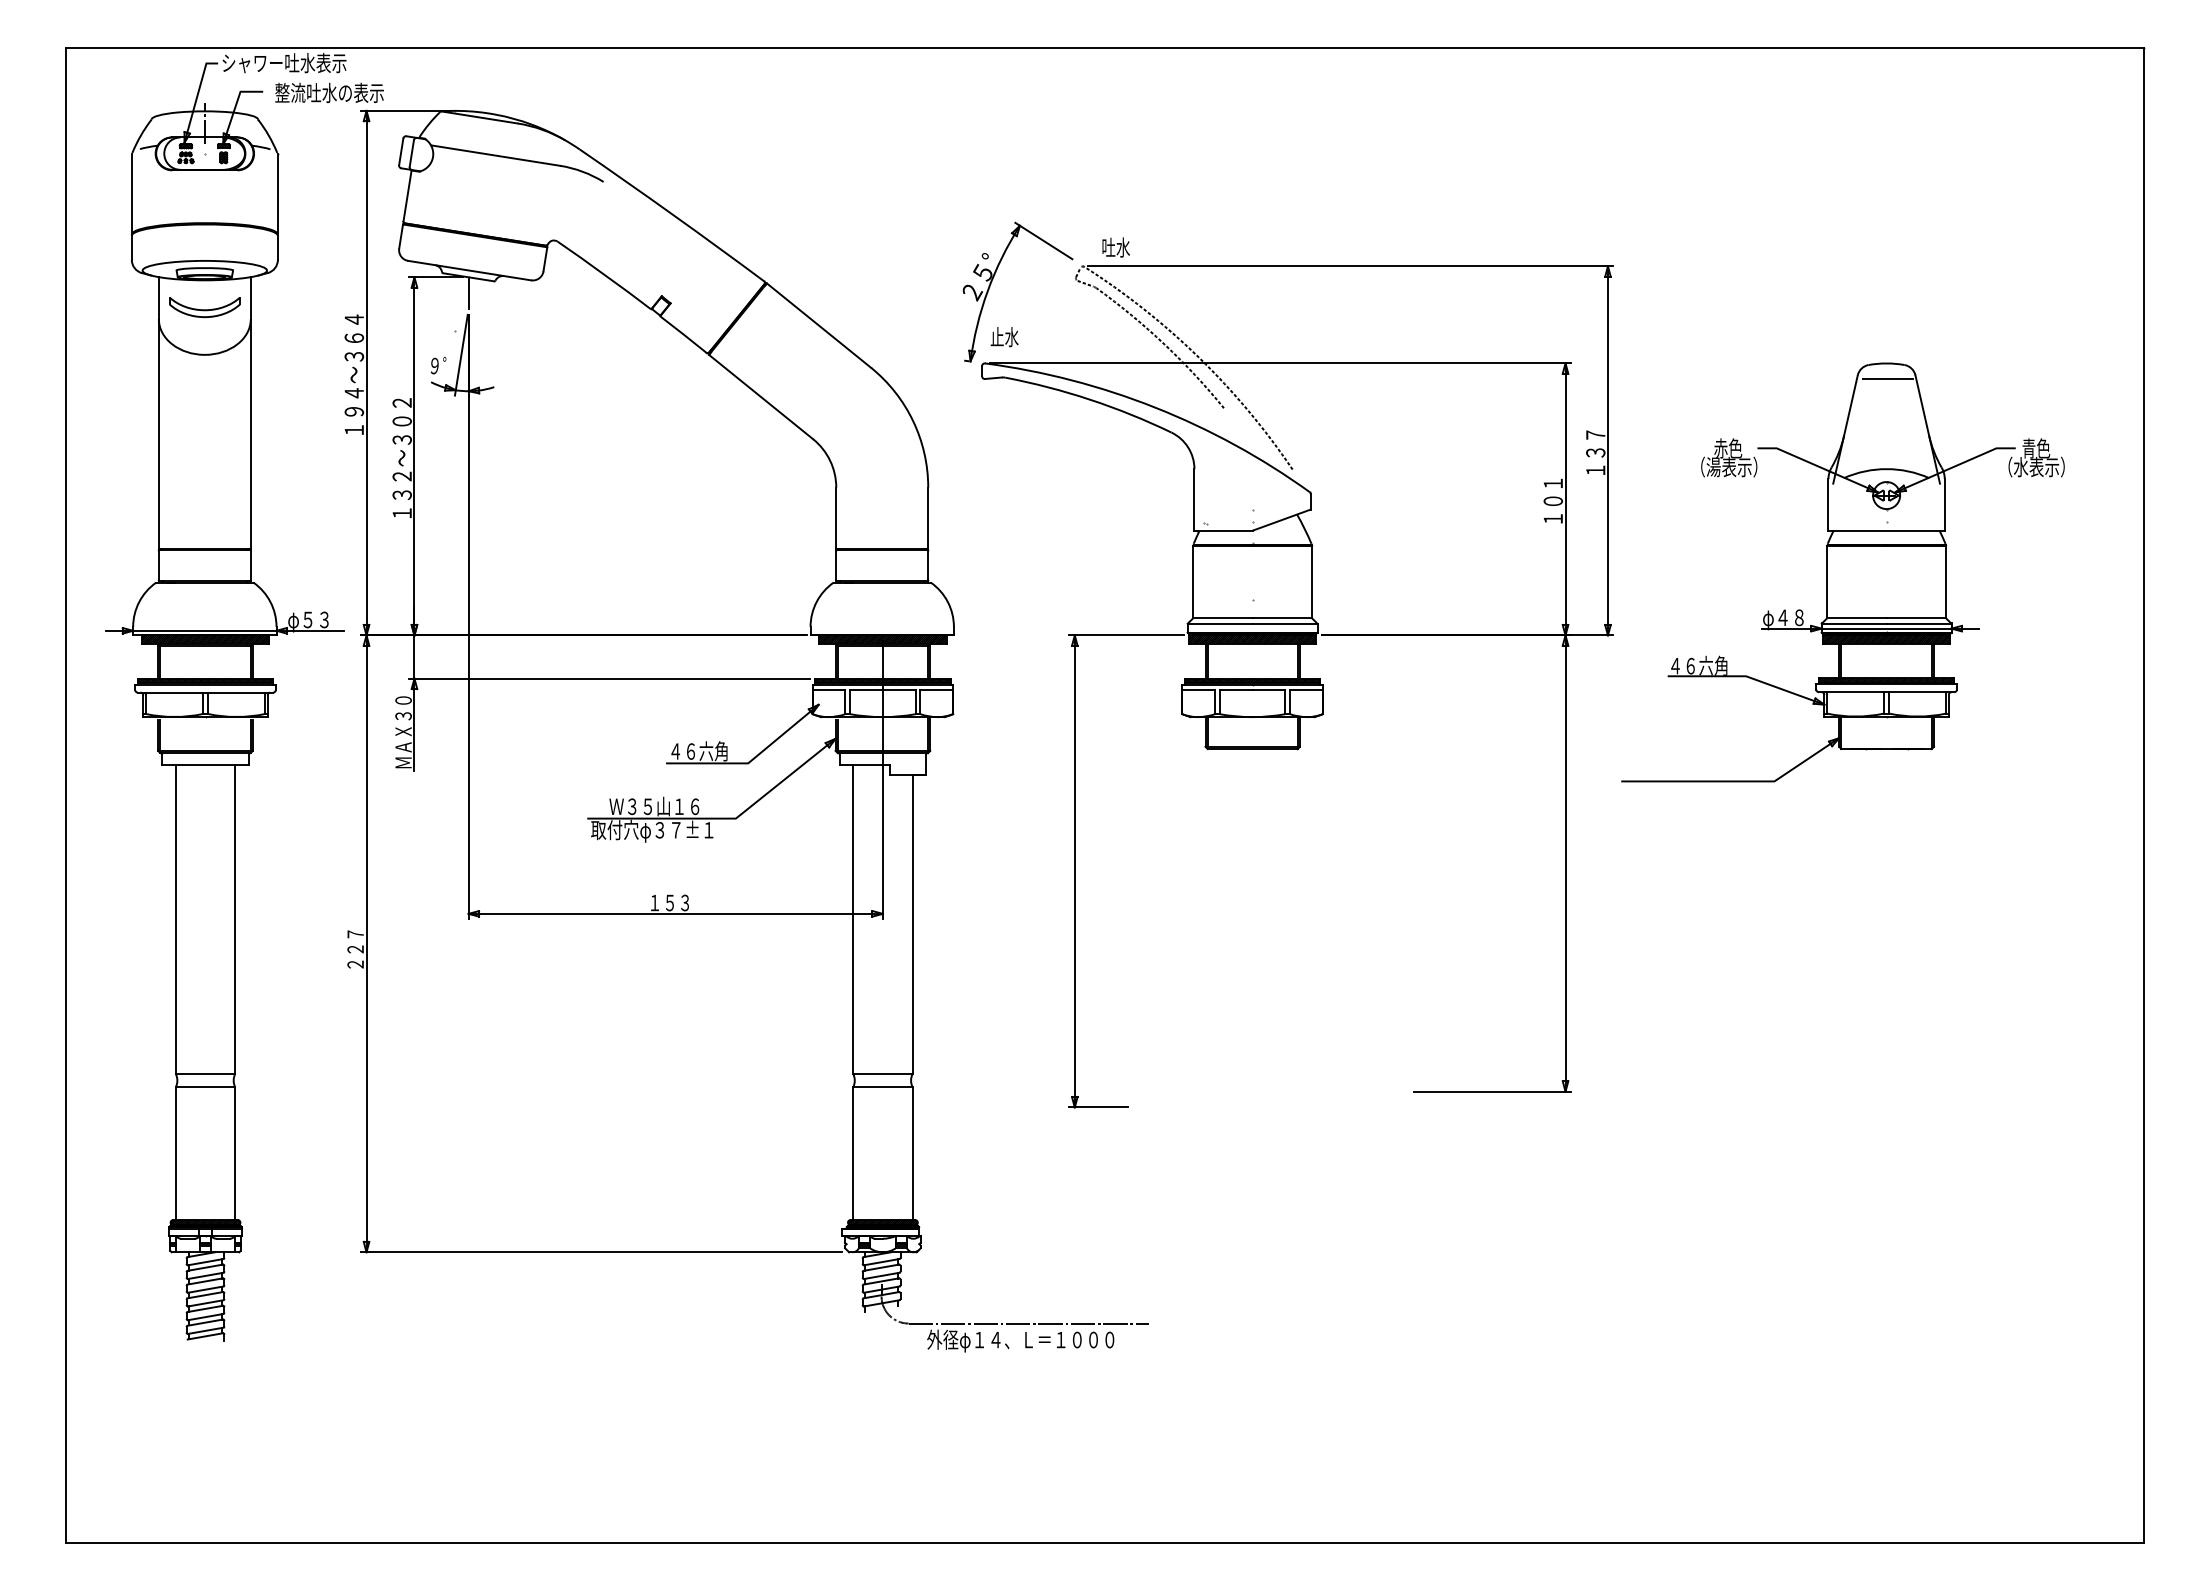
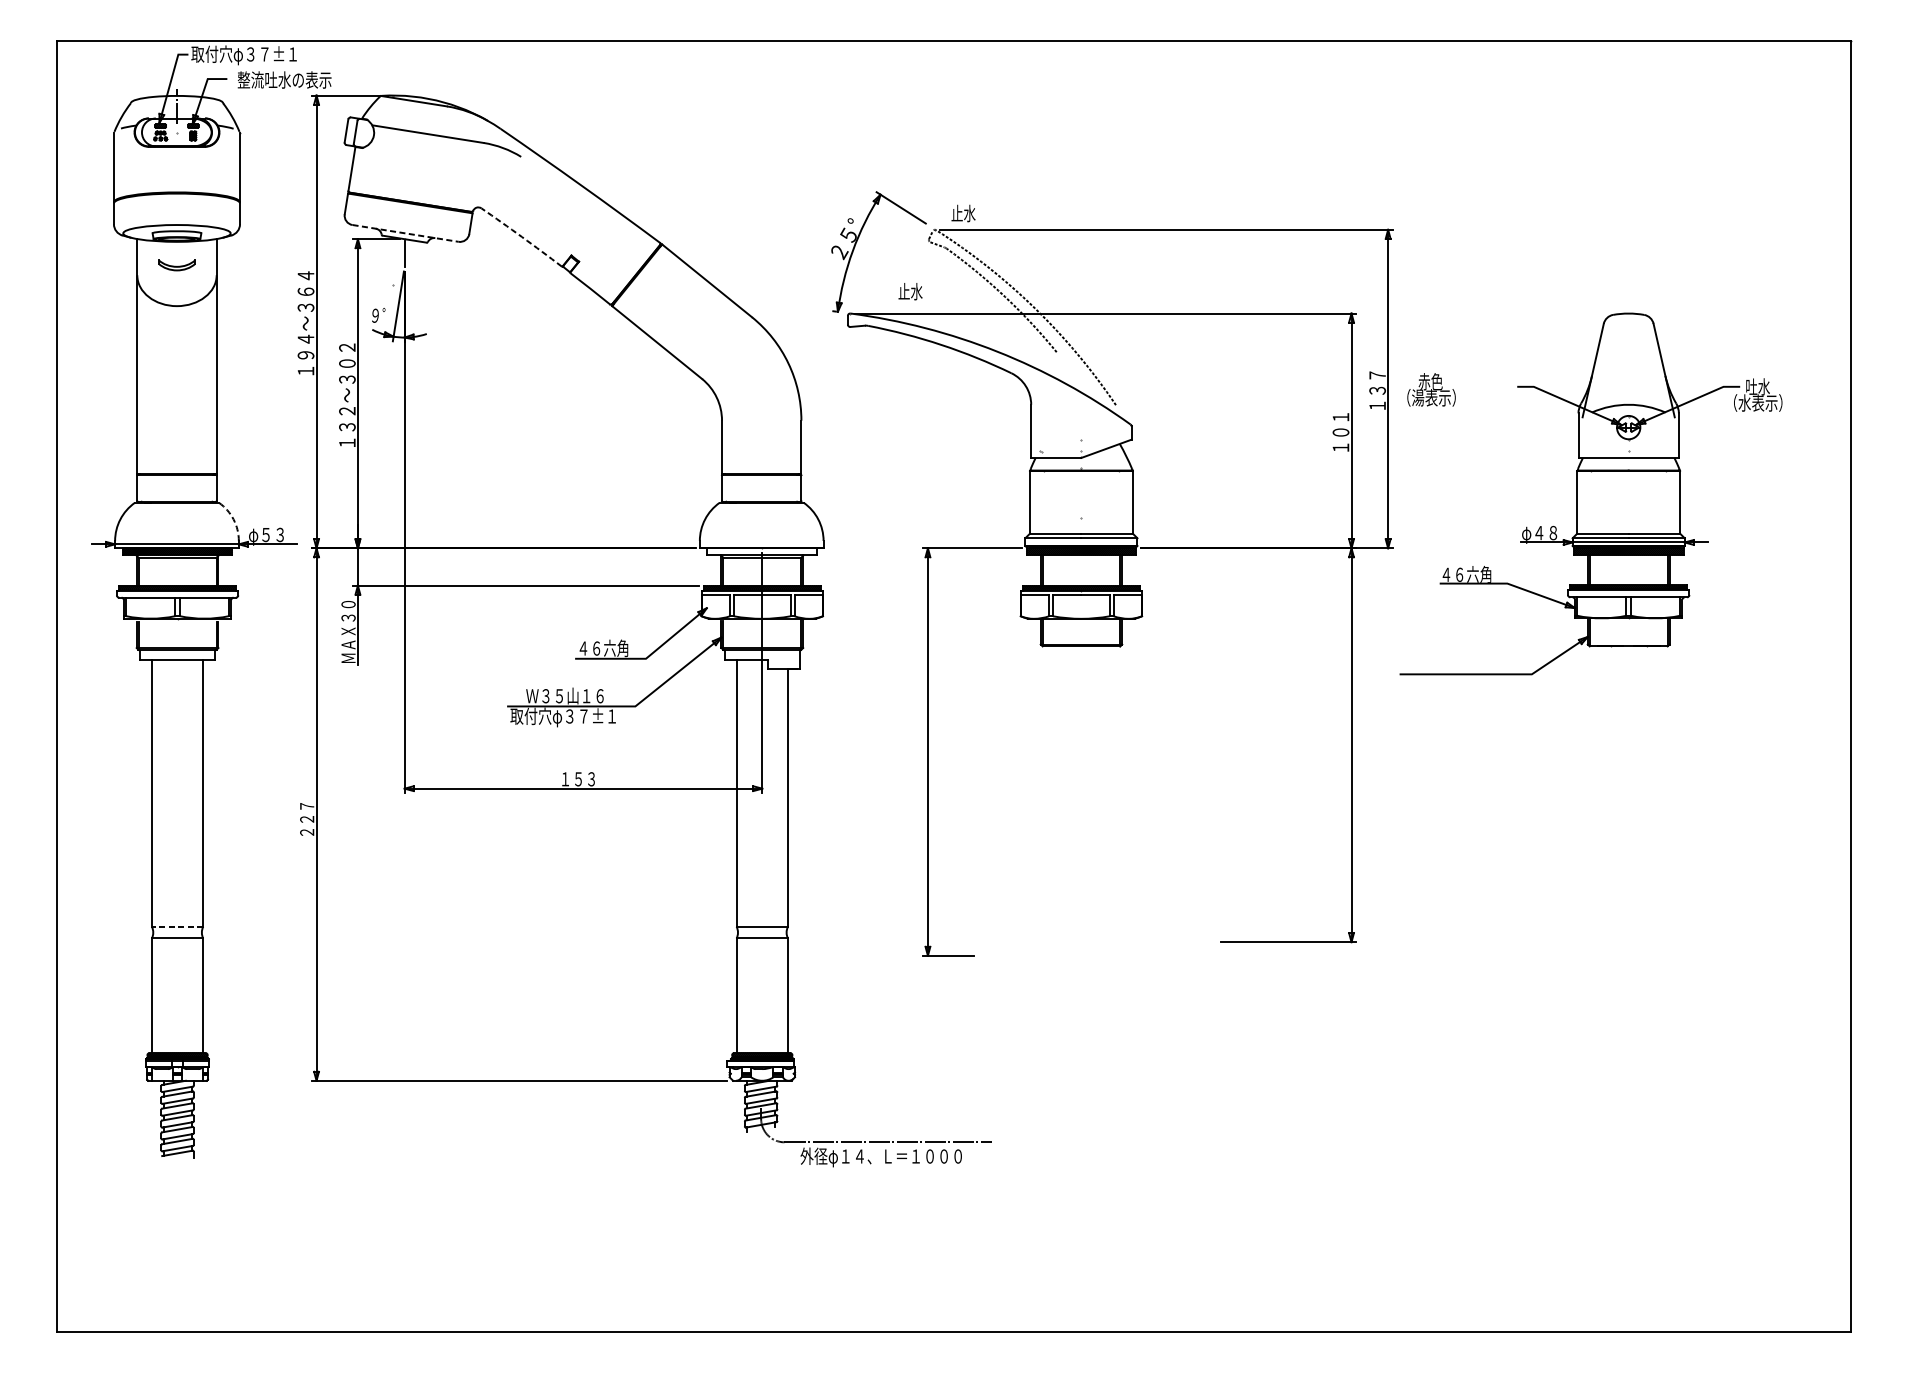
text: (283, 63) -> (244, 54), シャワー吐水表示 -> 取付穴φ３７±１
text: (1108, 246) -> (957, 212), 吐水 -> 止水
line: (470, 270) -> (406, 233), solid -> dashed
arc: (604, 274) -> (521, 236), solid -> dashed
part: (204, 307) -> (176, 265), size x0.6
text: (1004, 337) -> (910, 292), moved
line: (1887, 379) -> (1629, 327), removed
text: (2036, 448) -> (1758, 386), 青色 -> 吐水
text: (1729, 457) -> (1431, 389), moved
arc: (270, 601) -> (233, 519), solid -> dashed
hatch: (882, 639) -> (761, 551), removed
line: (205, 1073) -> (177, 926), solid -> dashed

